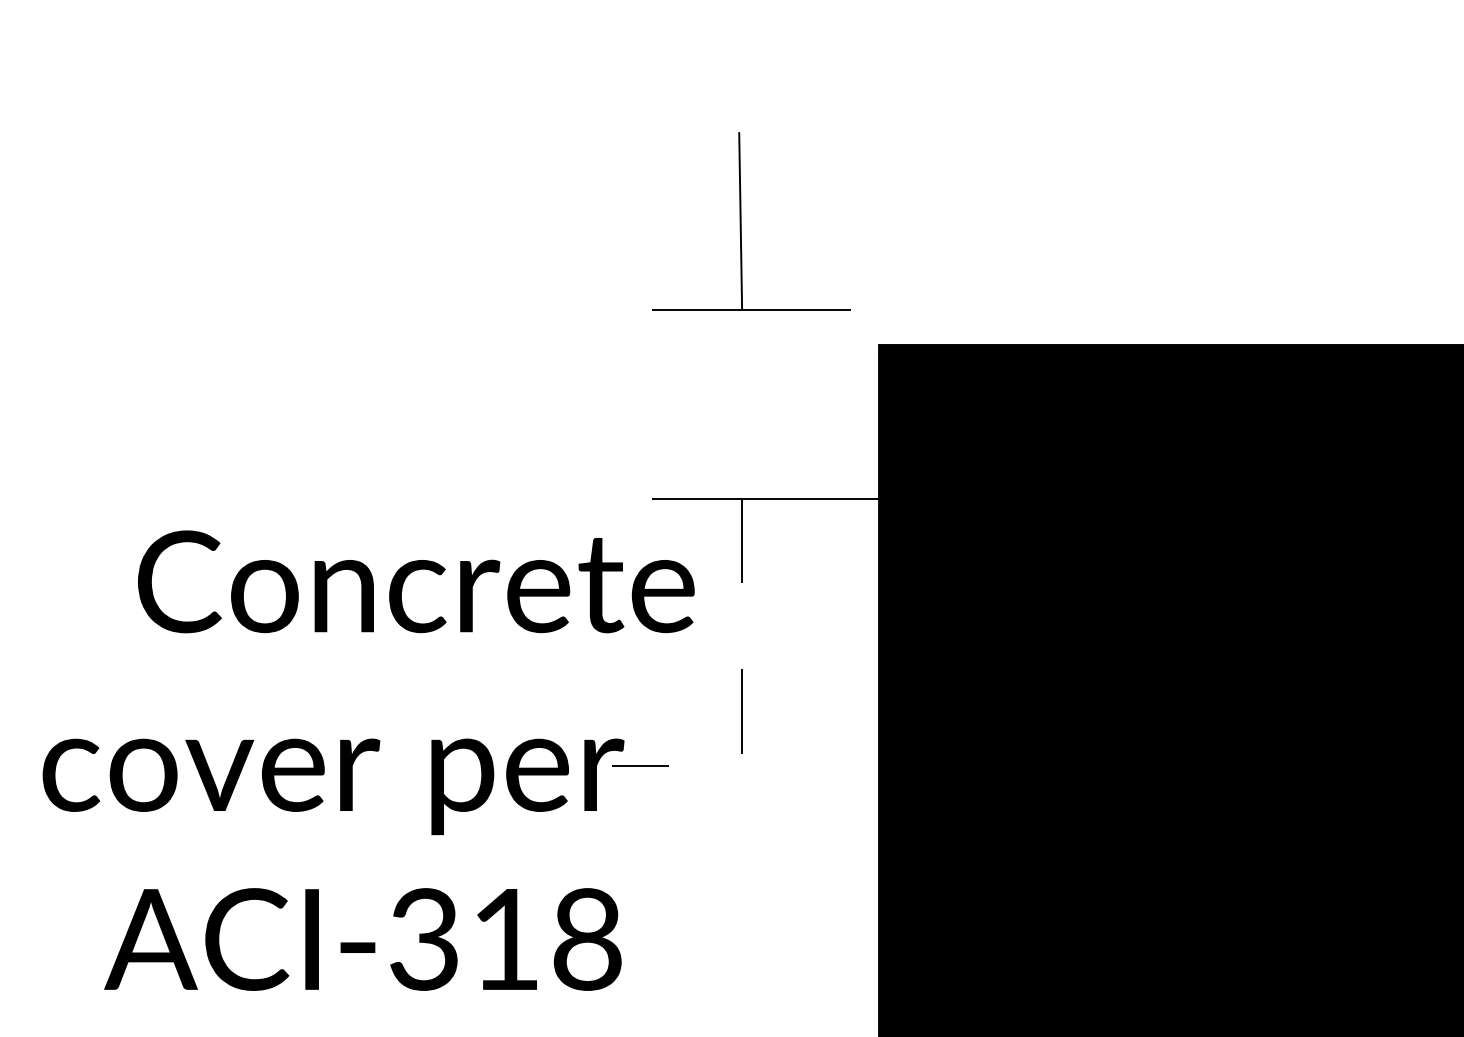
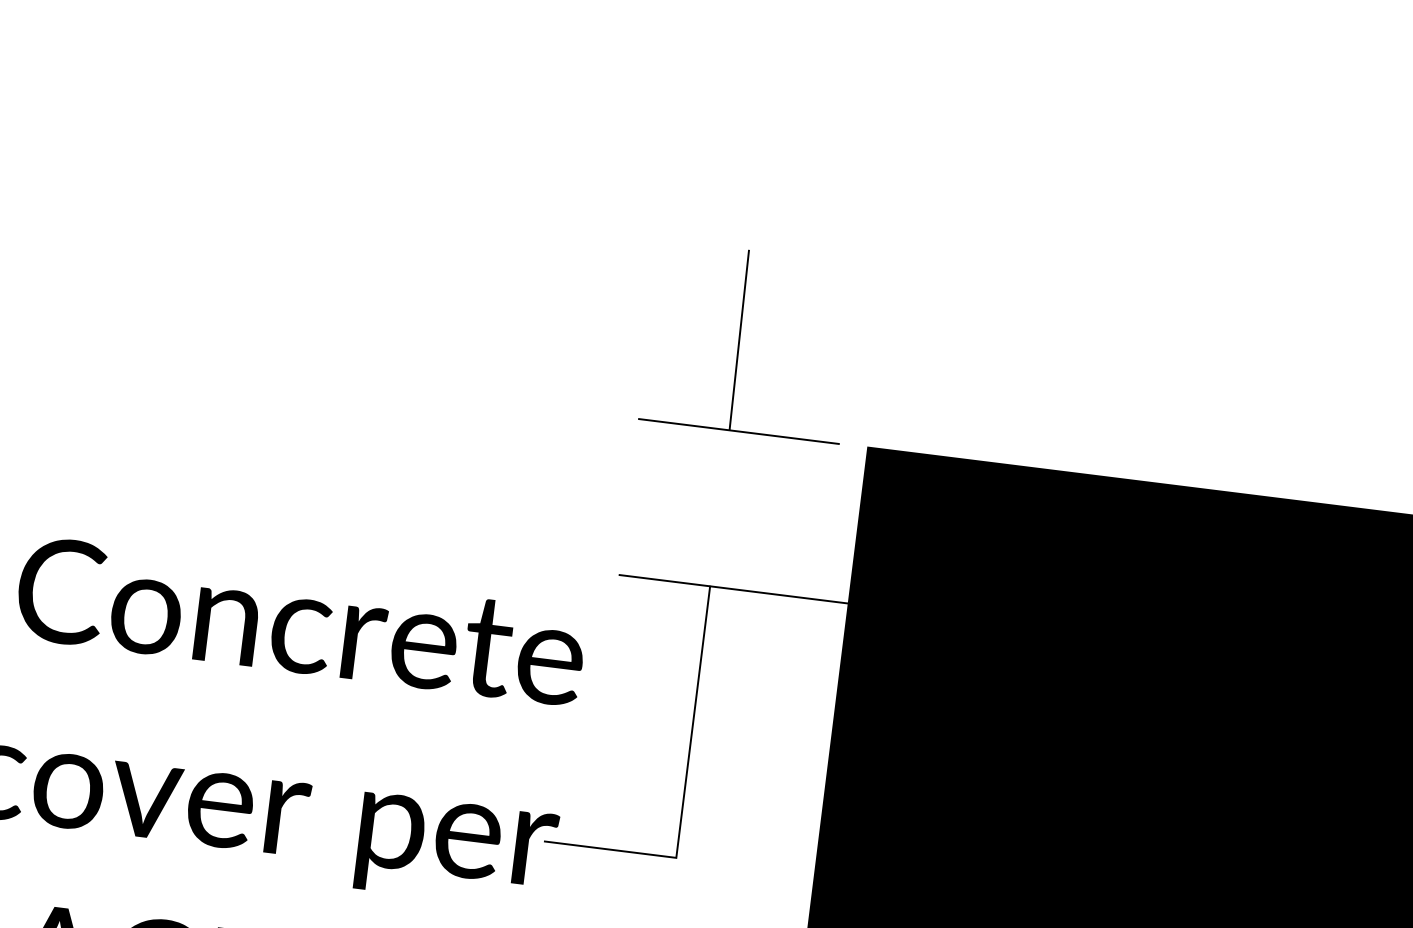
part: (741, 221) -> (740, 340), moved
text: (416, 581) -> (301, 620), moved
line: (742, 698) -> (685, 789), dashed -> solid

